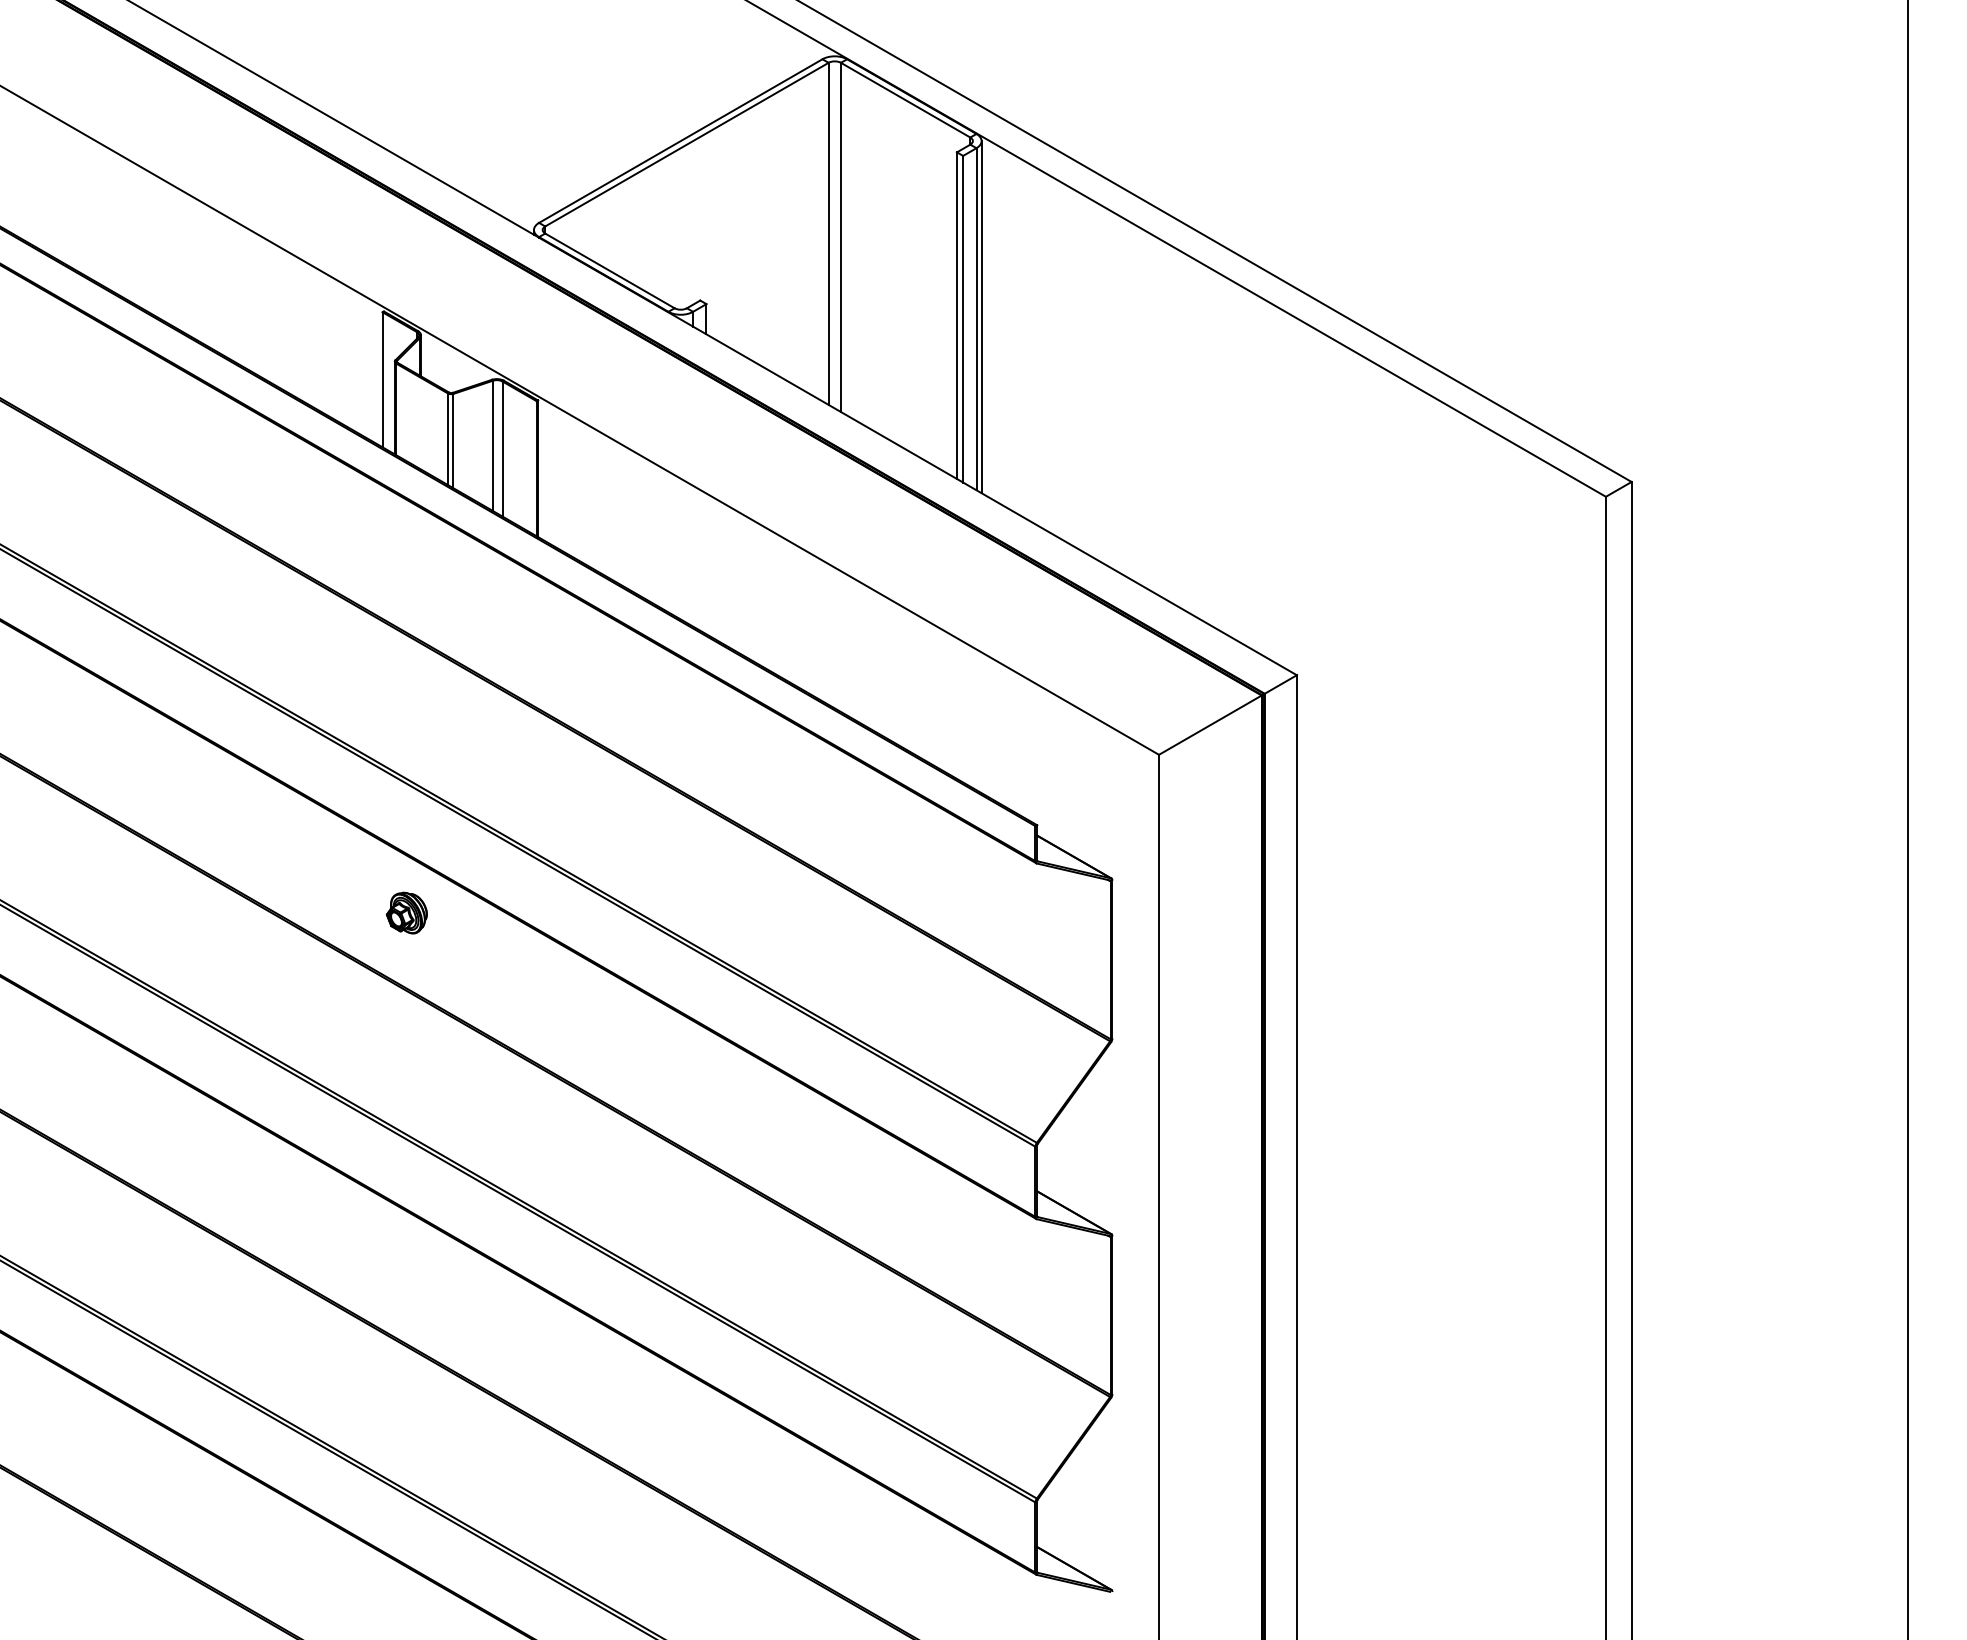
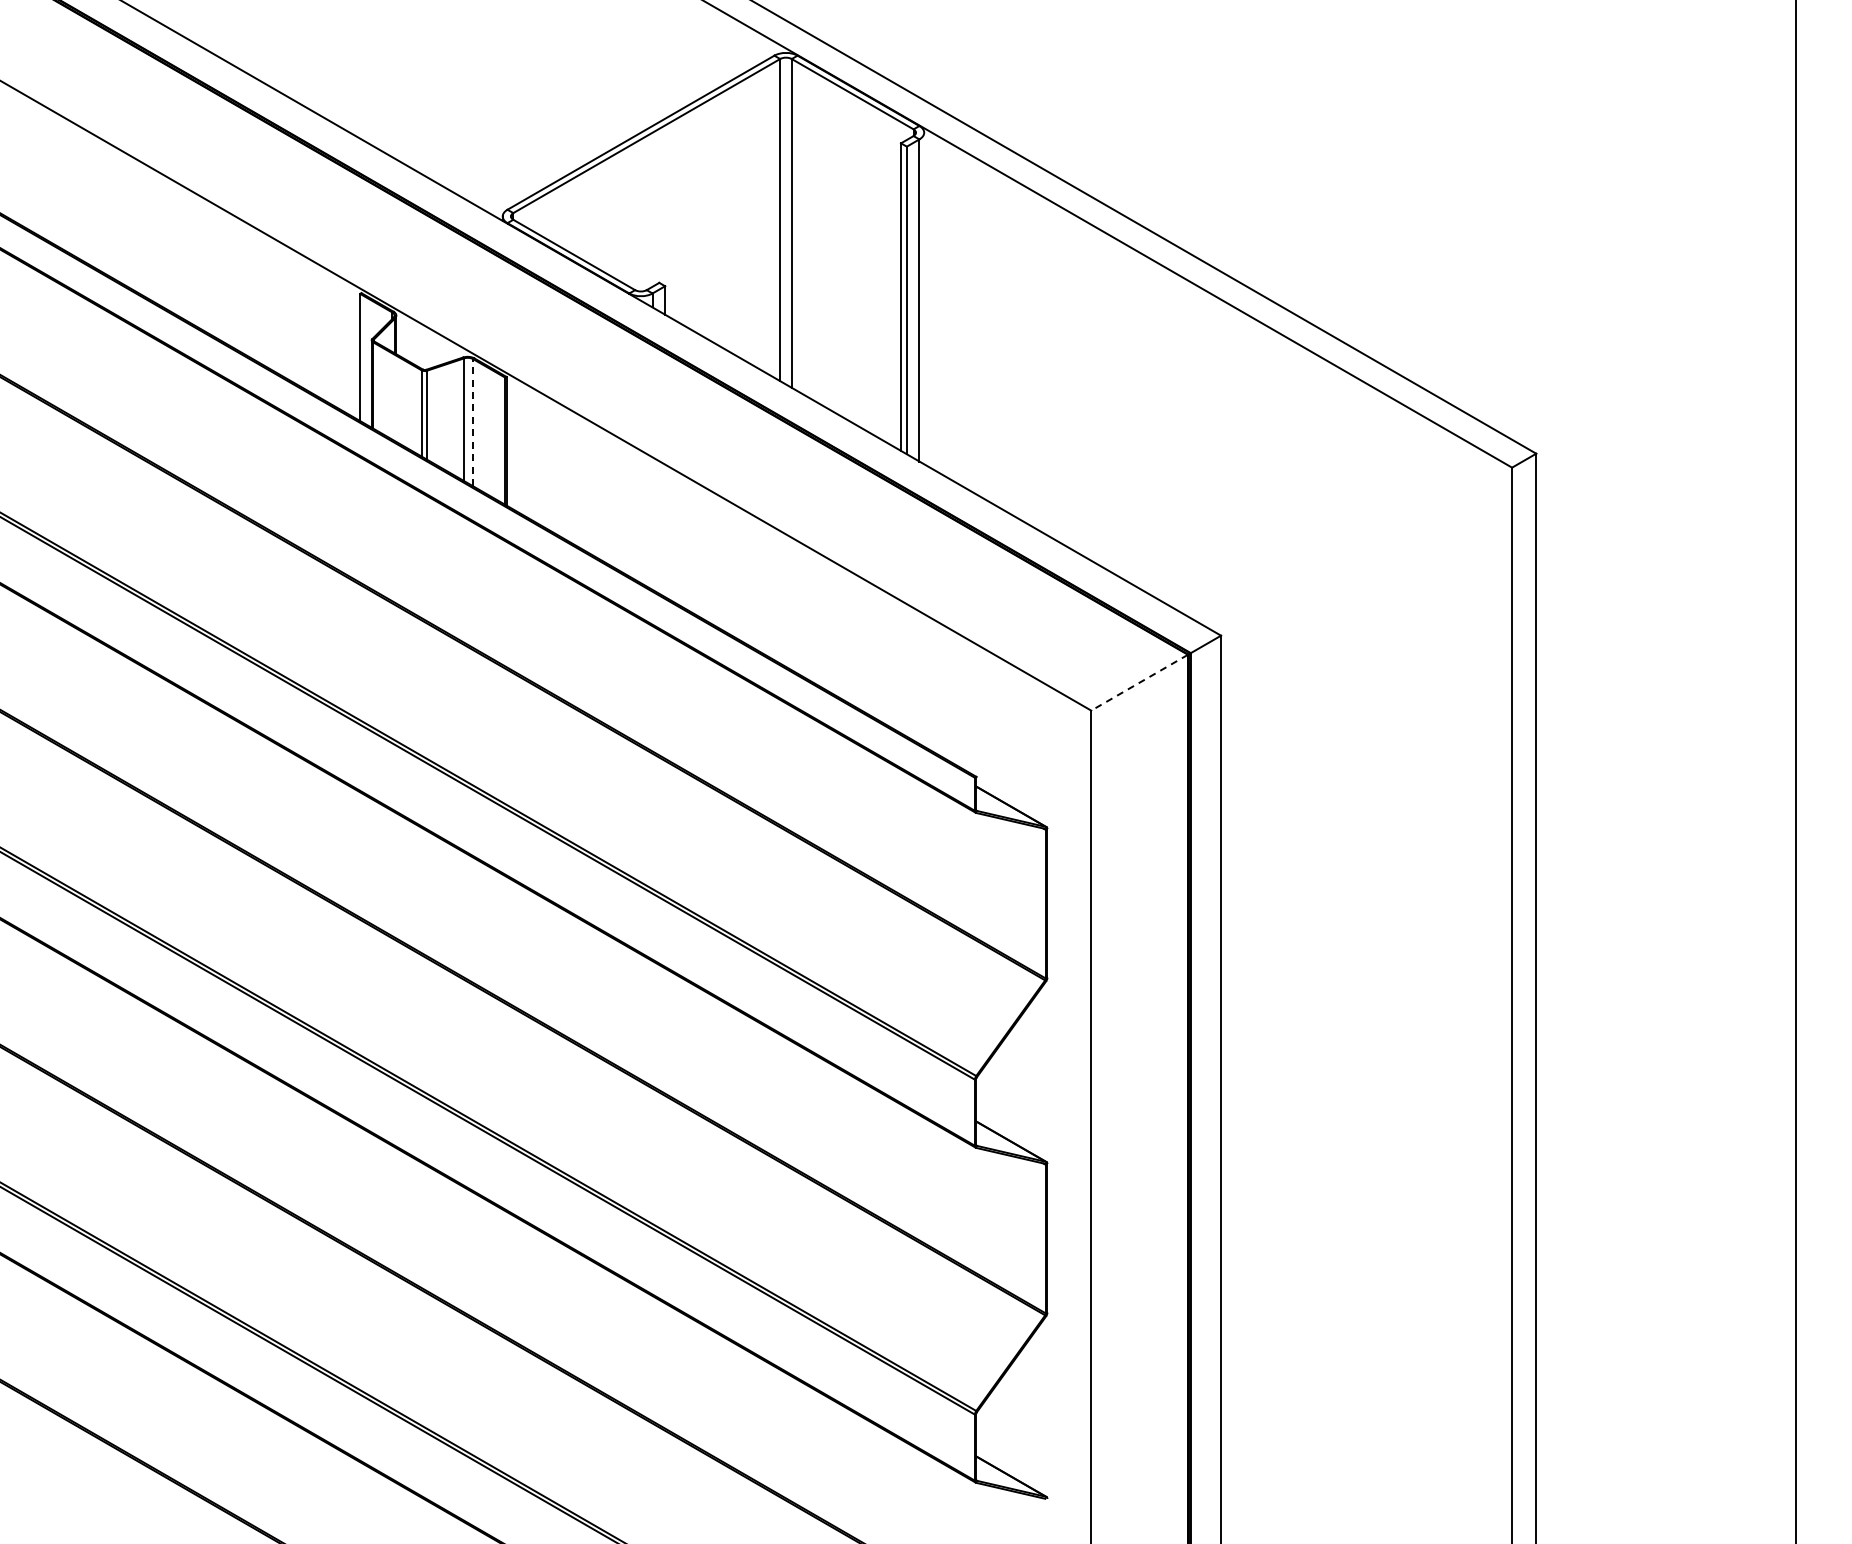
line: (981, 317) -> (924, 298), removed
line: (502, 448) -> (473, 422), solid -> dashed
line: (1210, 724) -> (1139, 682), solid -> dashed
part: (406, 912) -> (382, 859), removed

